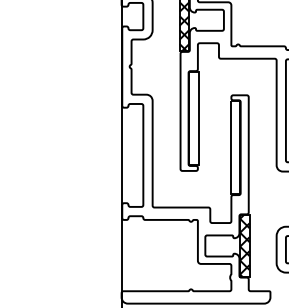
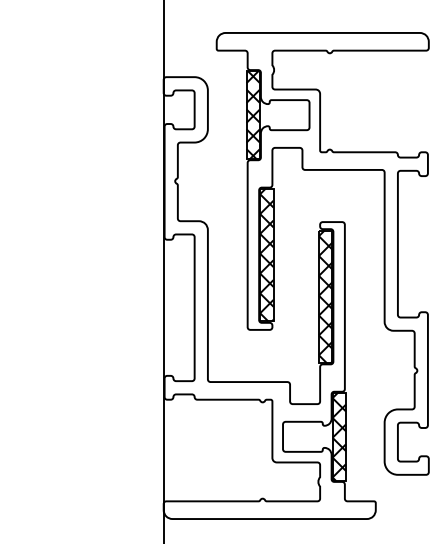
hatch: (193, 118) -> (266, 254), added
hatch: (235, 147) -> (325, 296), added

